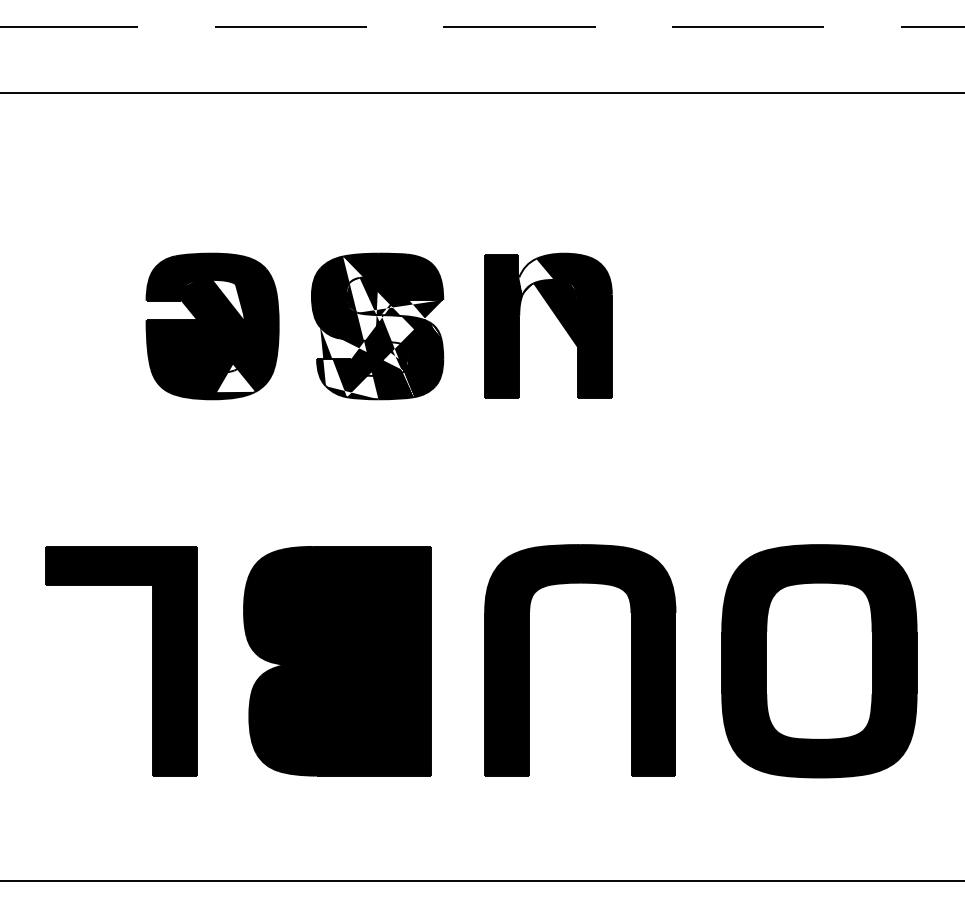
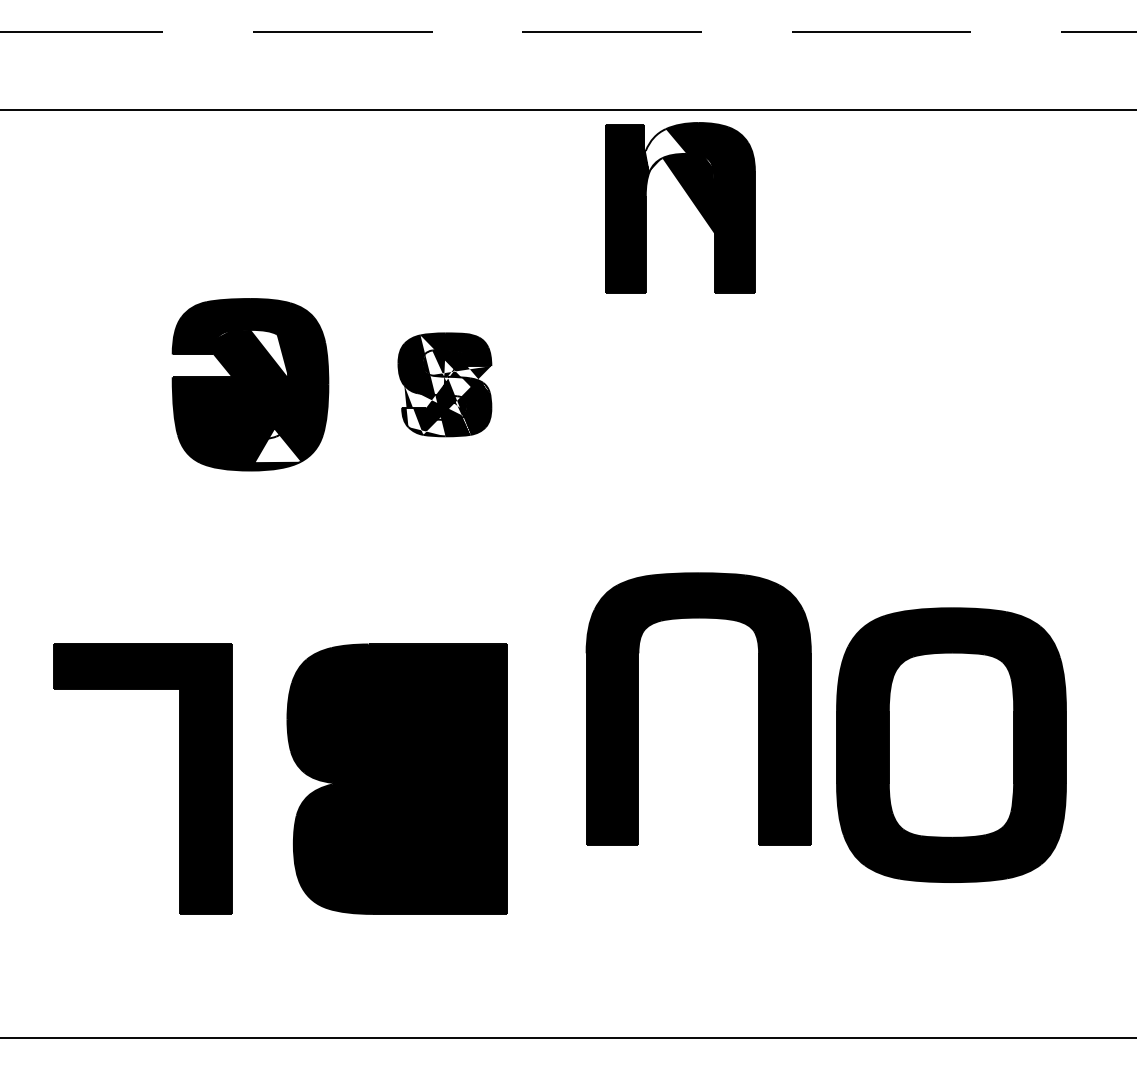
part: (557, 318) -> (690, 199), moved
part: (377, 326) -> (444, 384), size x0.6
part: (529, 659) -> (638, 708), moved
part: (819, 660) -> (951, 744), moved

